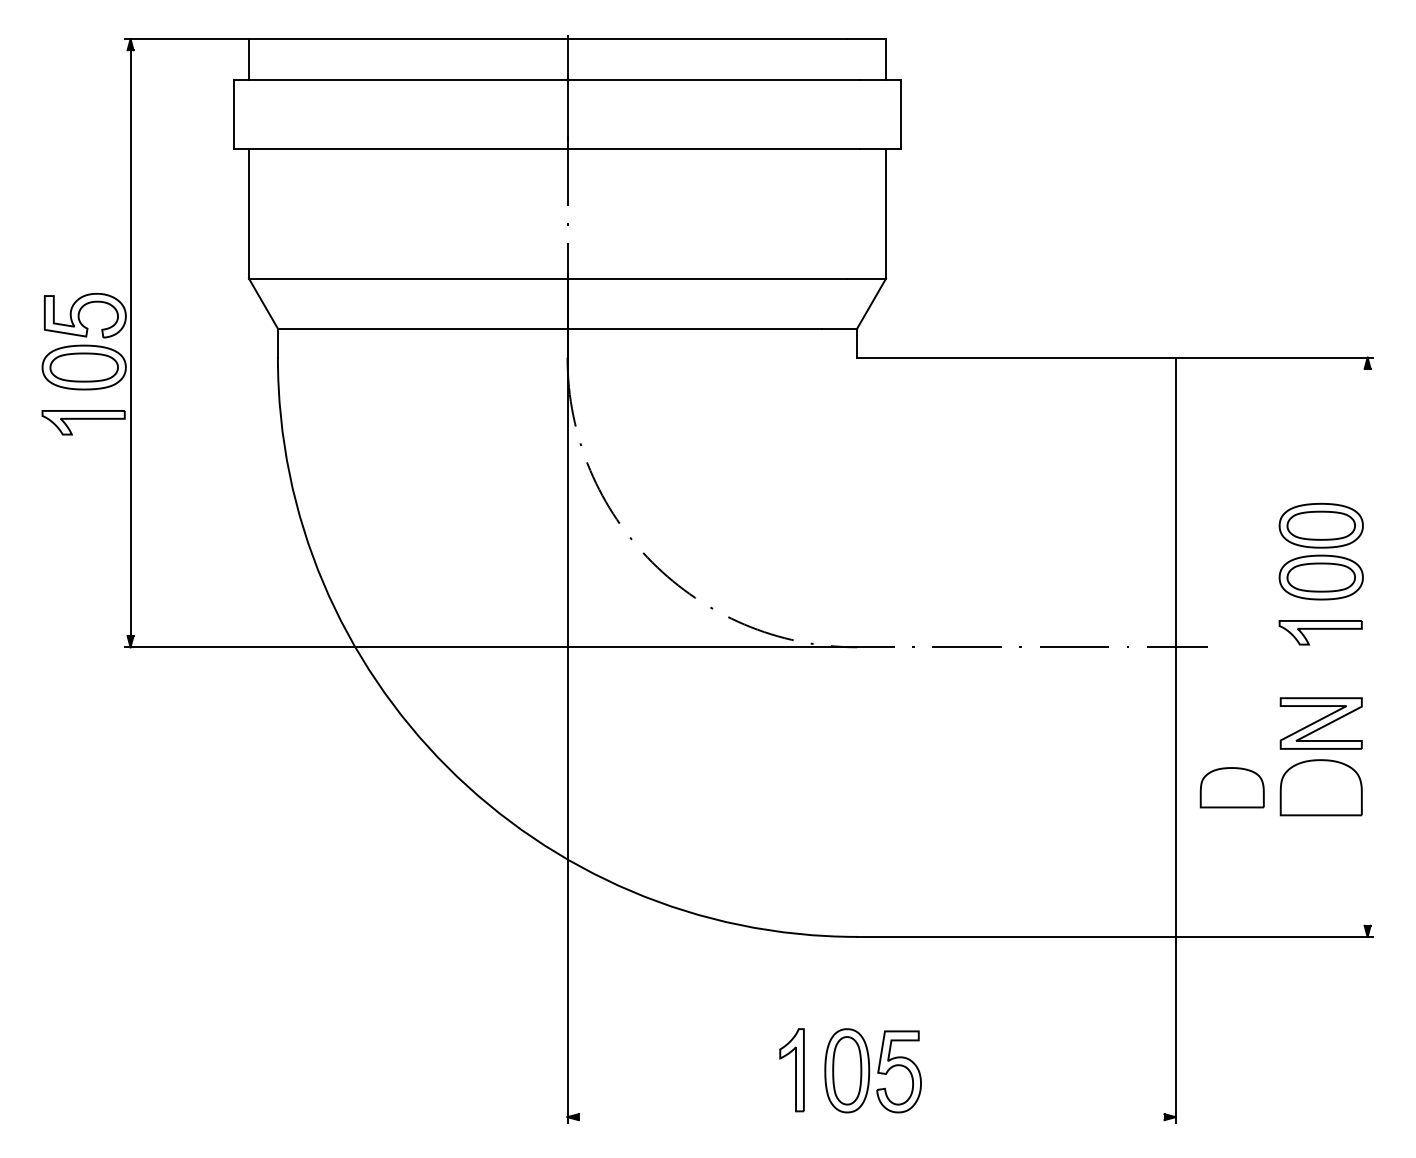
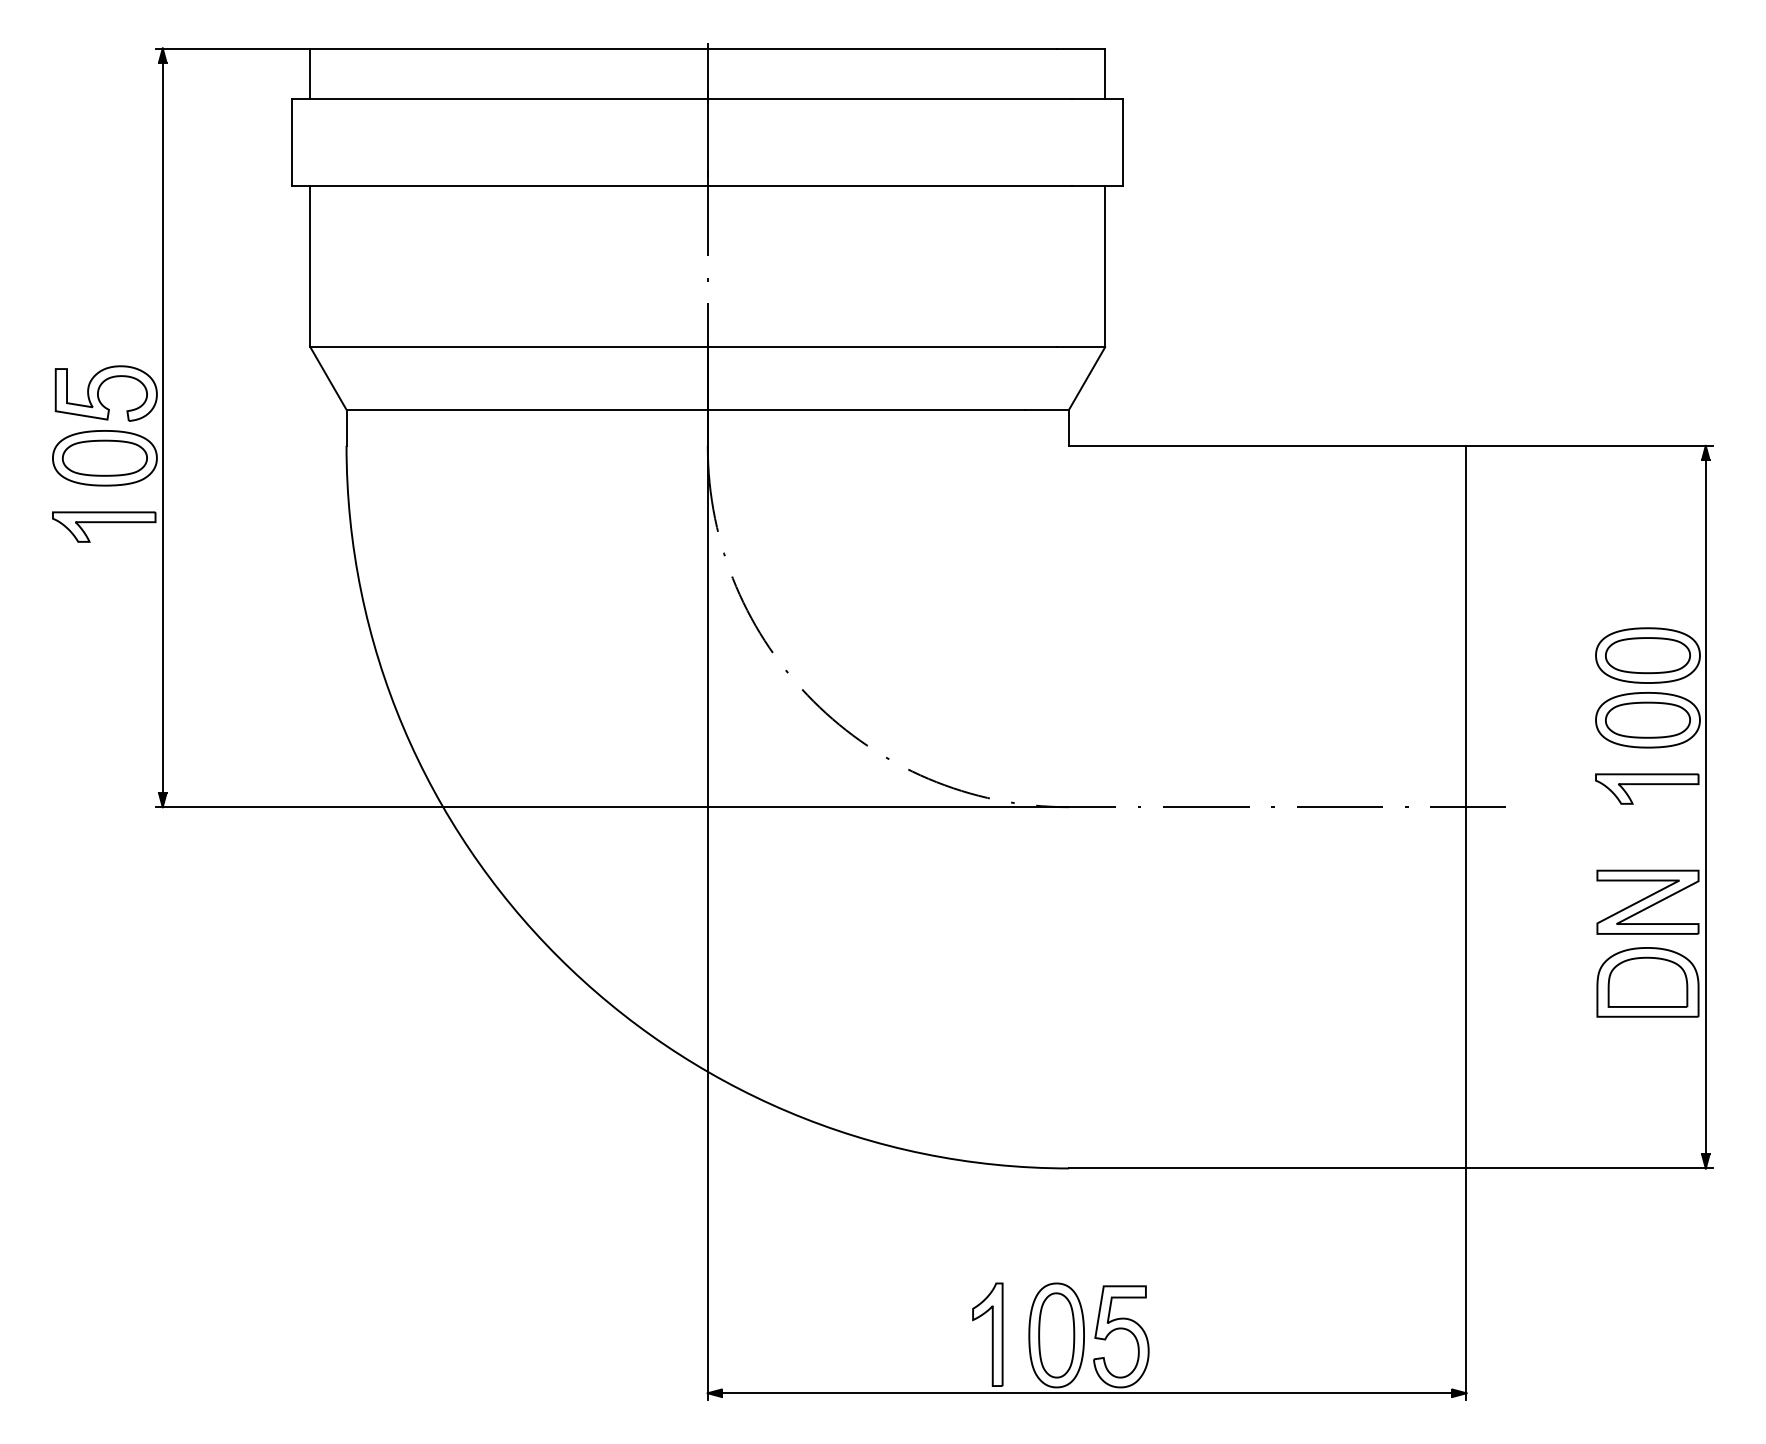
line: (1367, 646) -> (1705, 806), added
part: (1231, 787) -> (1647, 981), moved
line: (871, 1117) -> (1086, 1393), added

